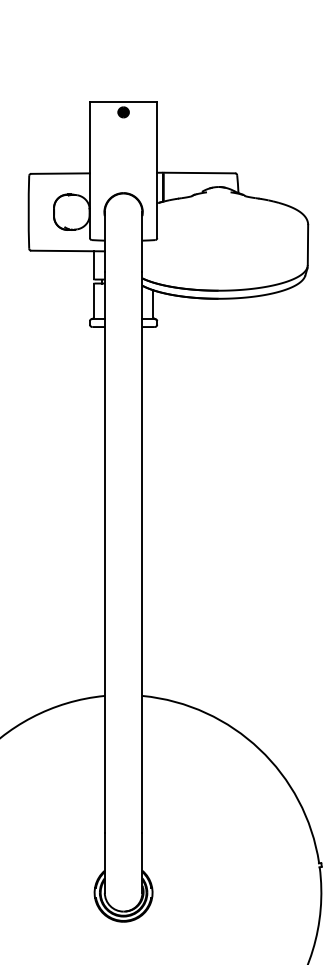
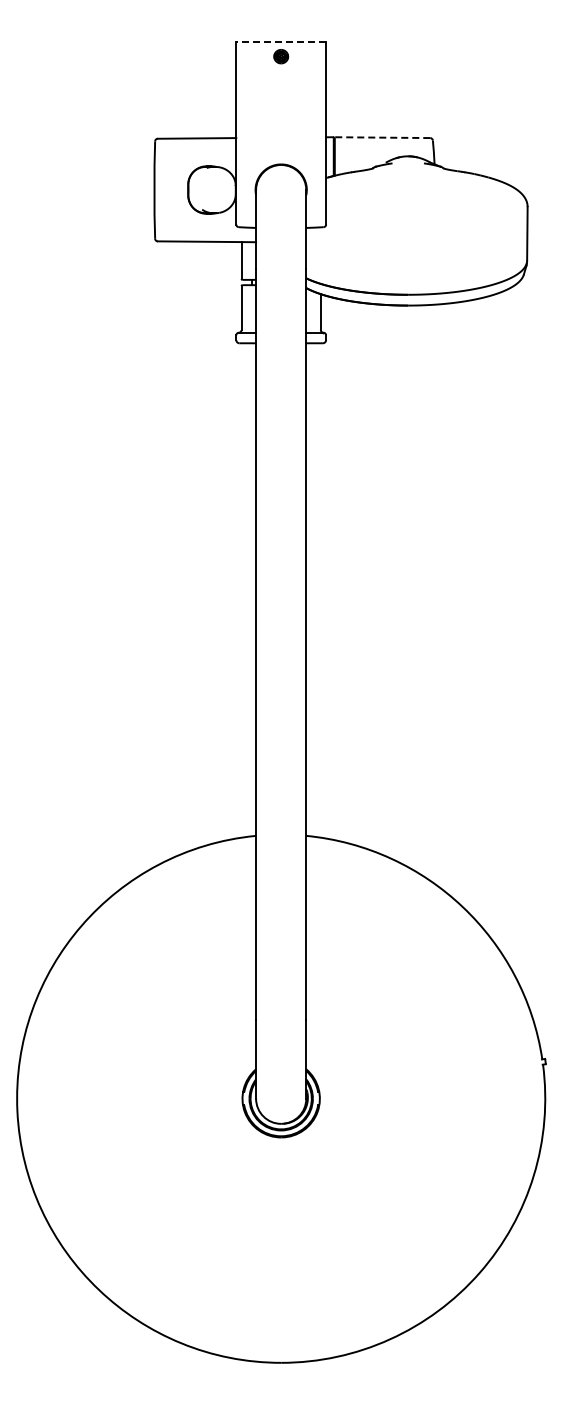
line: (123, 101) -> (281, 42), solid -> dashed
line: (199, 172) -> (382, 137), solid -> dashed

